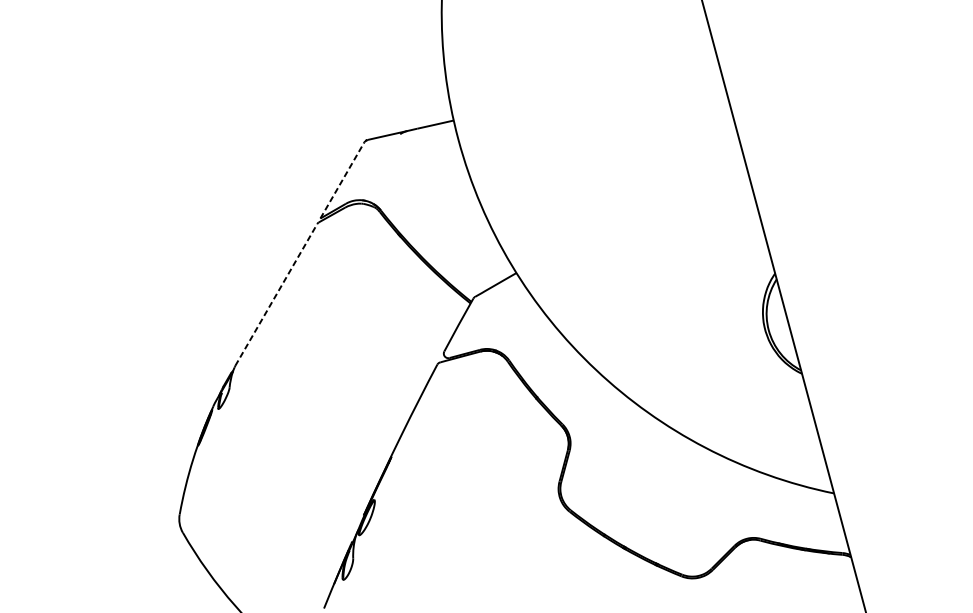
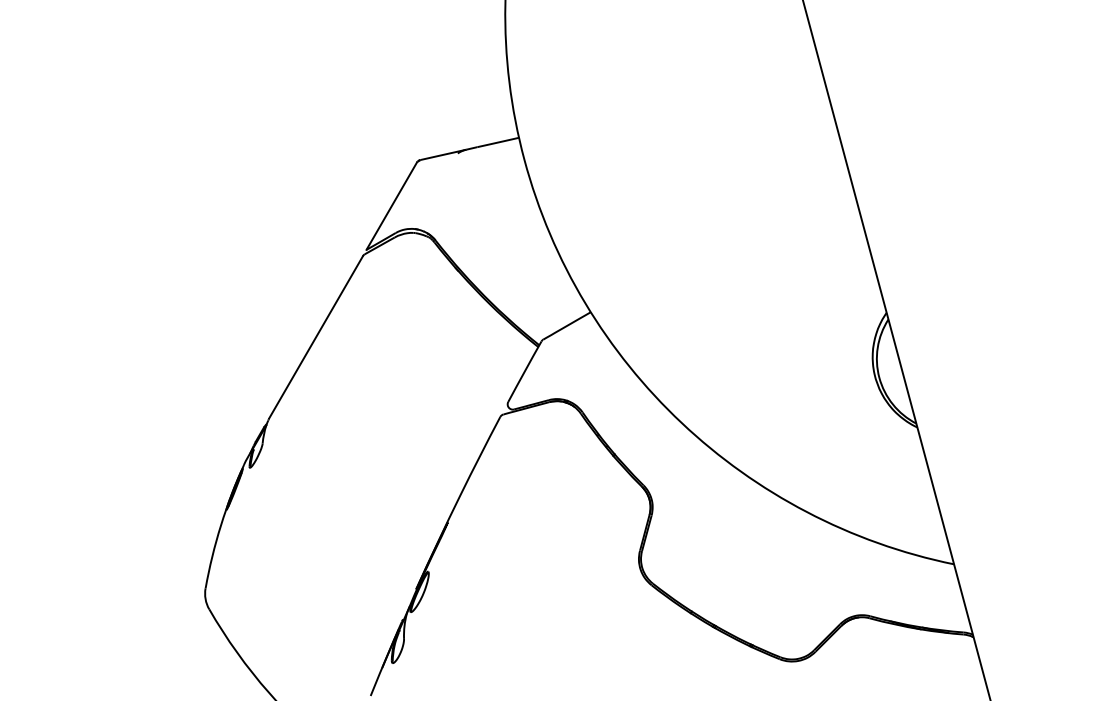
line: (342, 179) -> (391, 205), dashed -> solid
line: (276, 295) -> (316, 337), dashed -> solid

